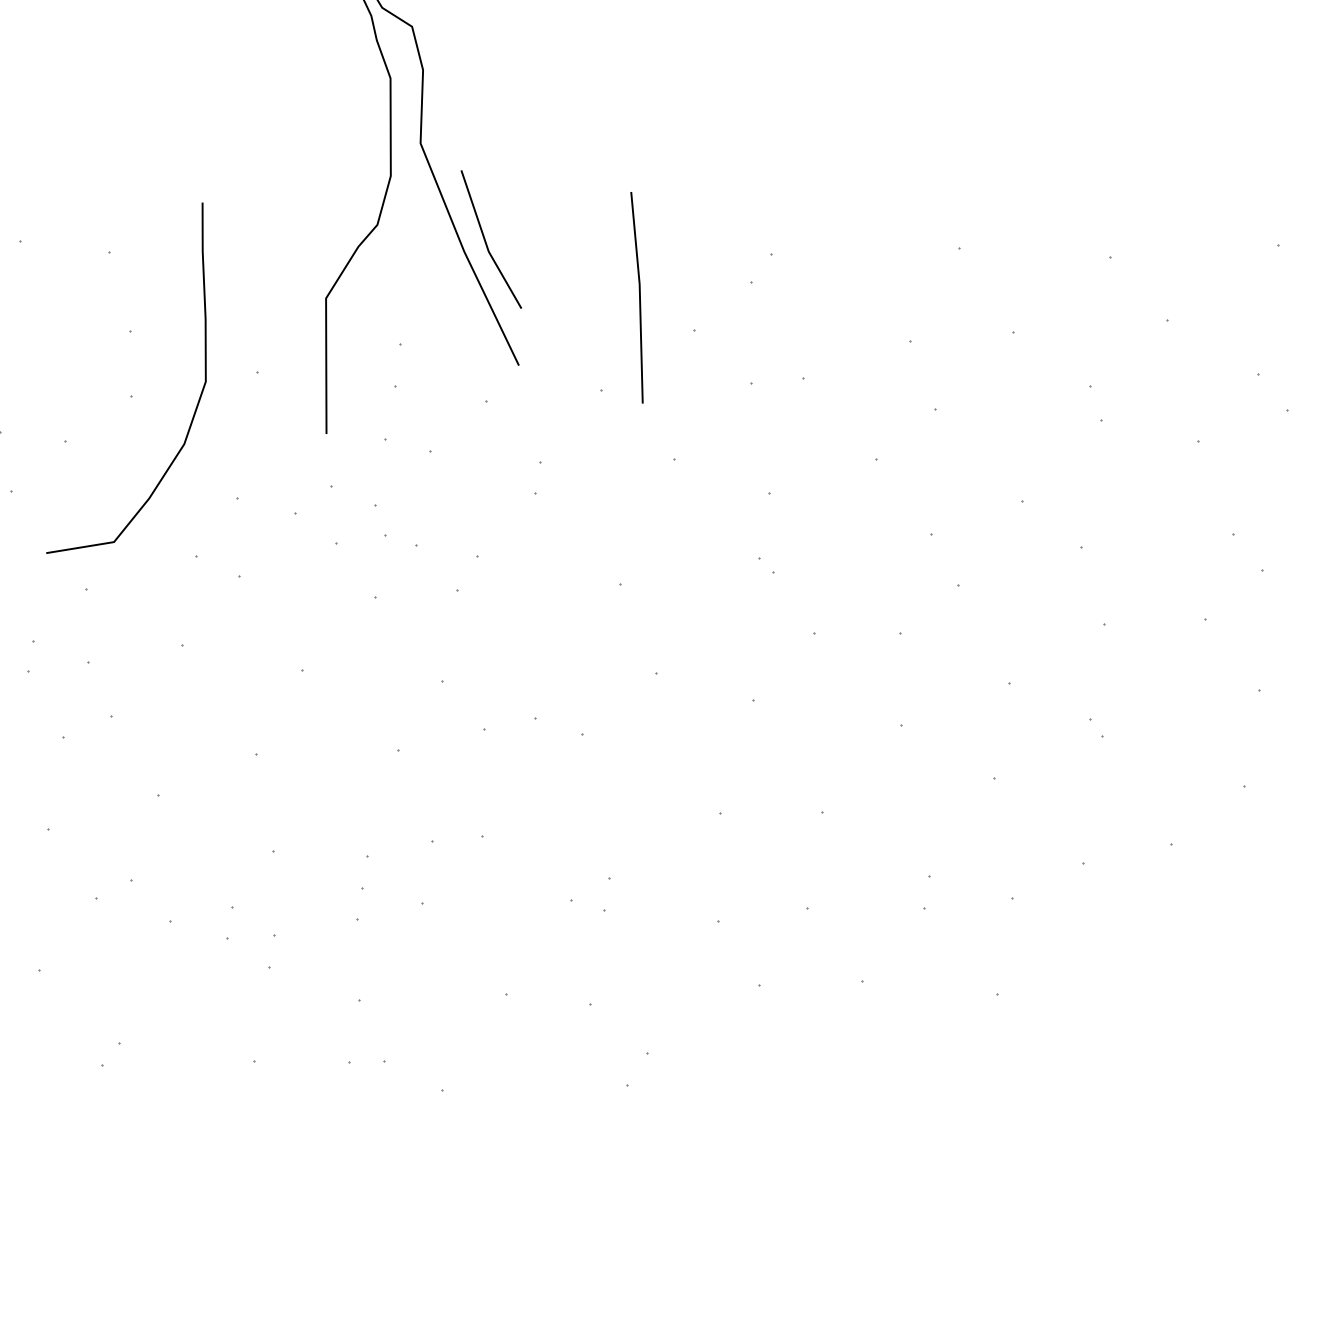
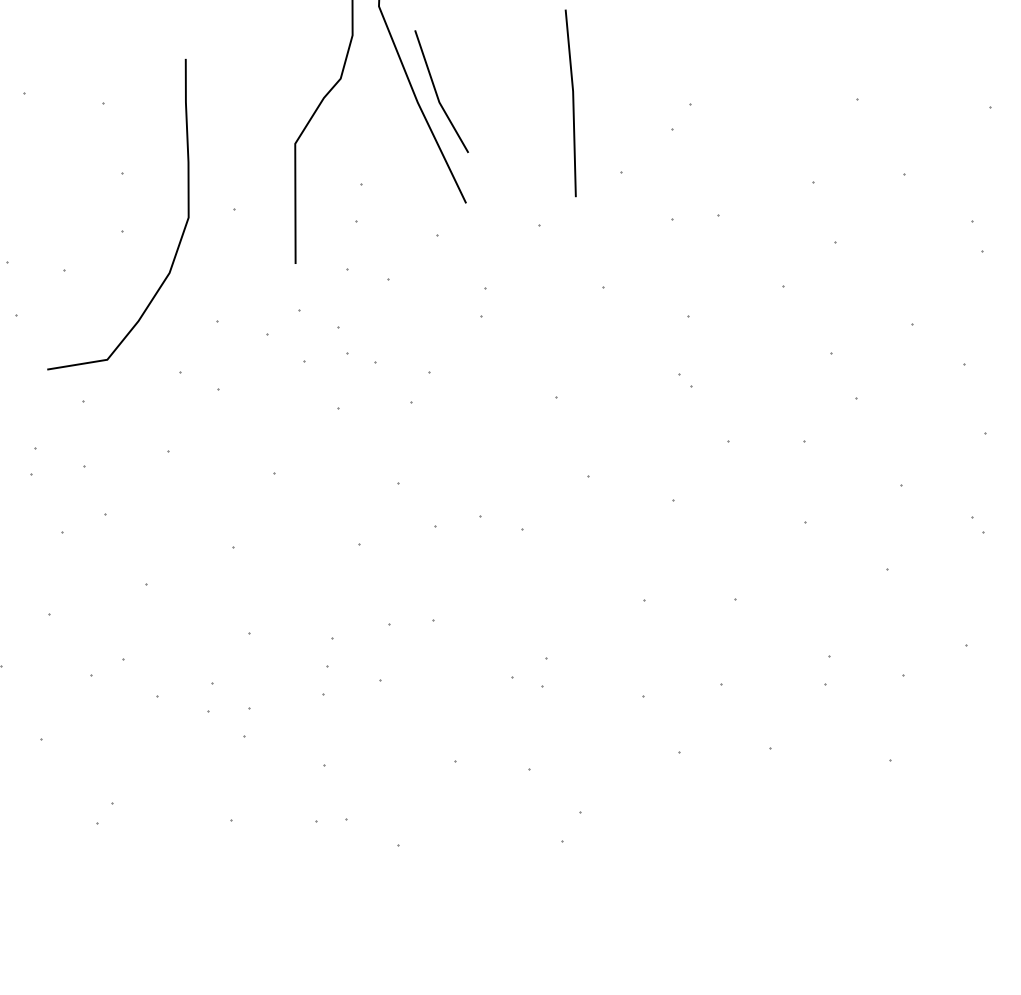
line: (639, 297) -> (572, 103), moved

